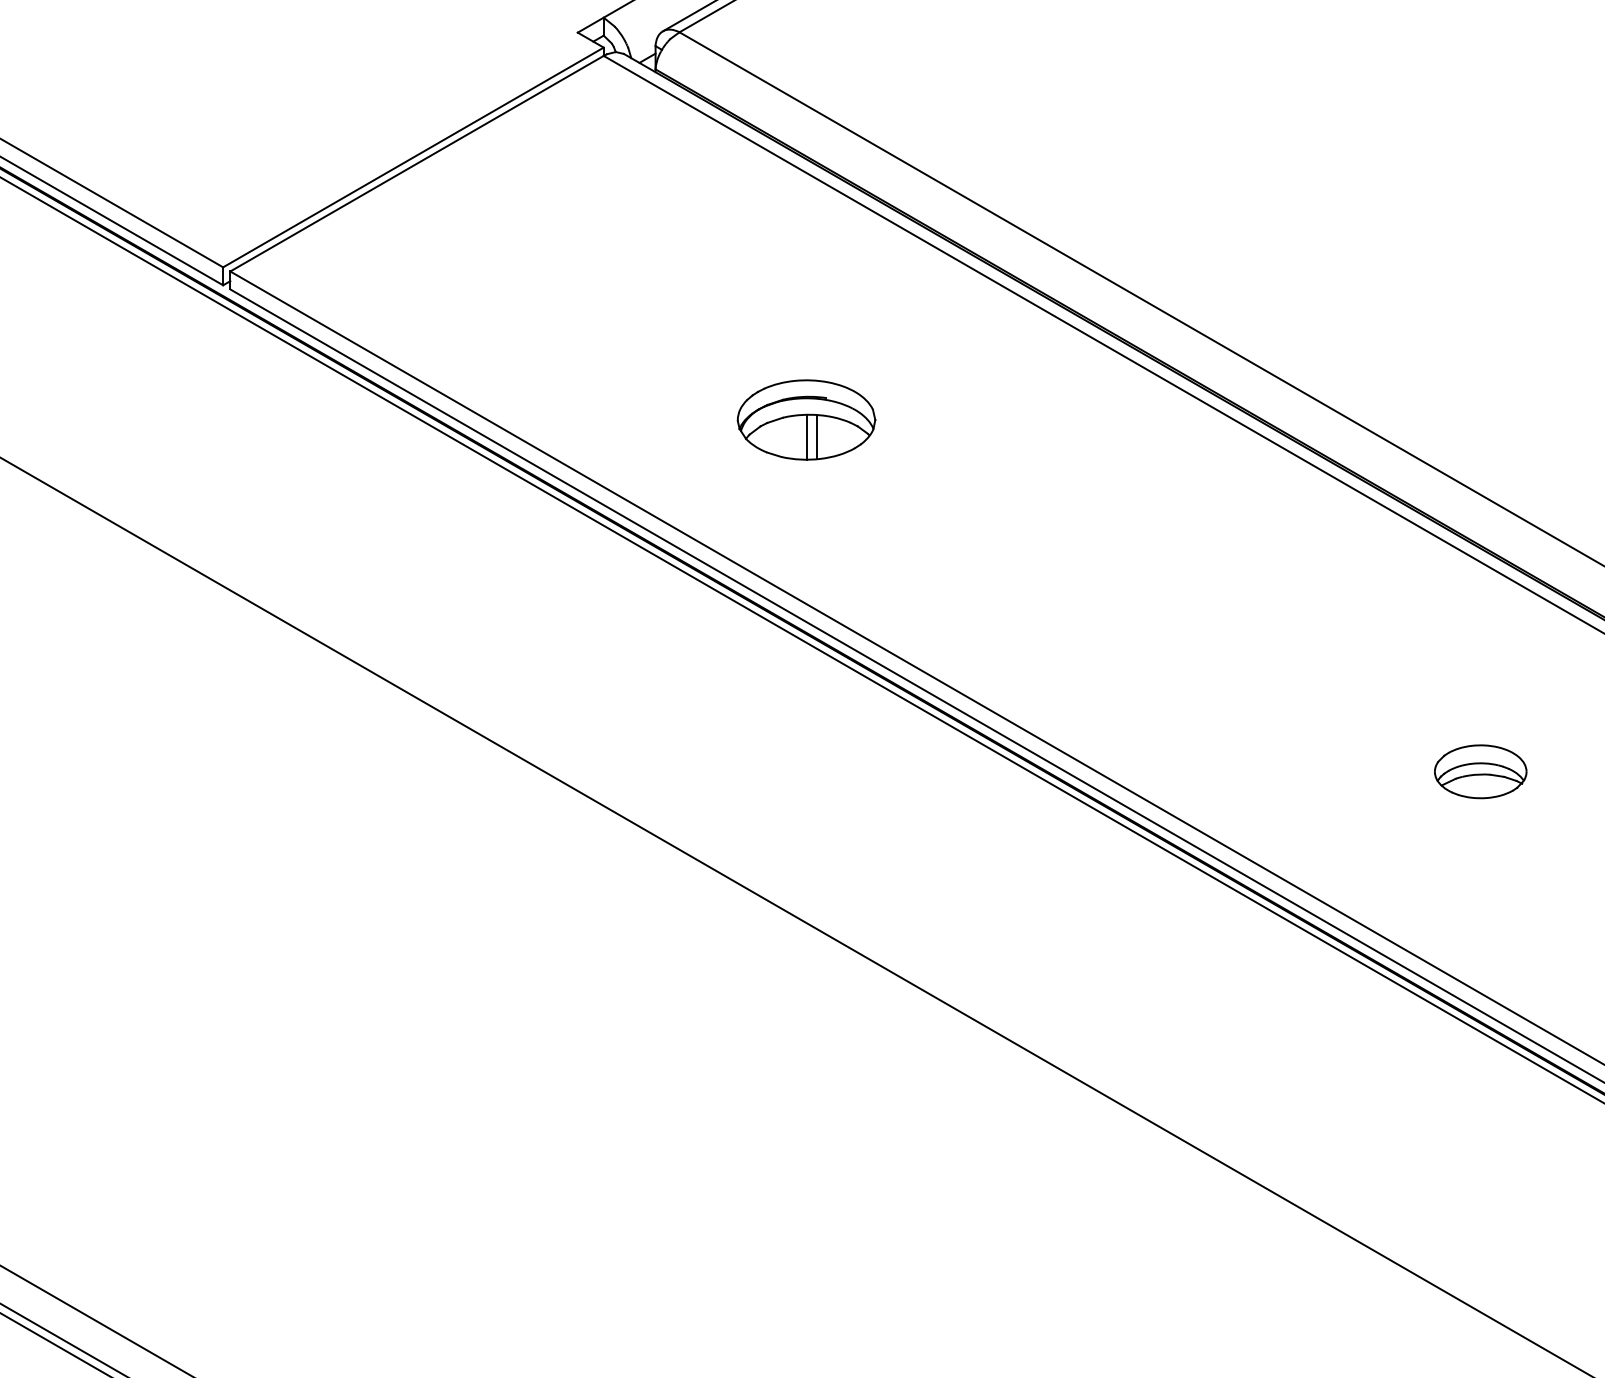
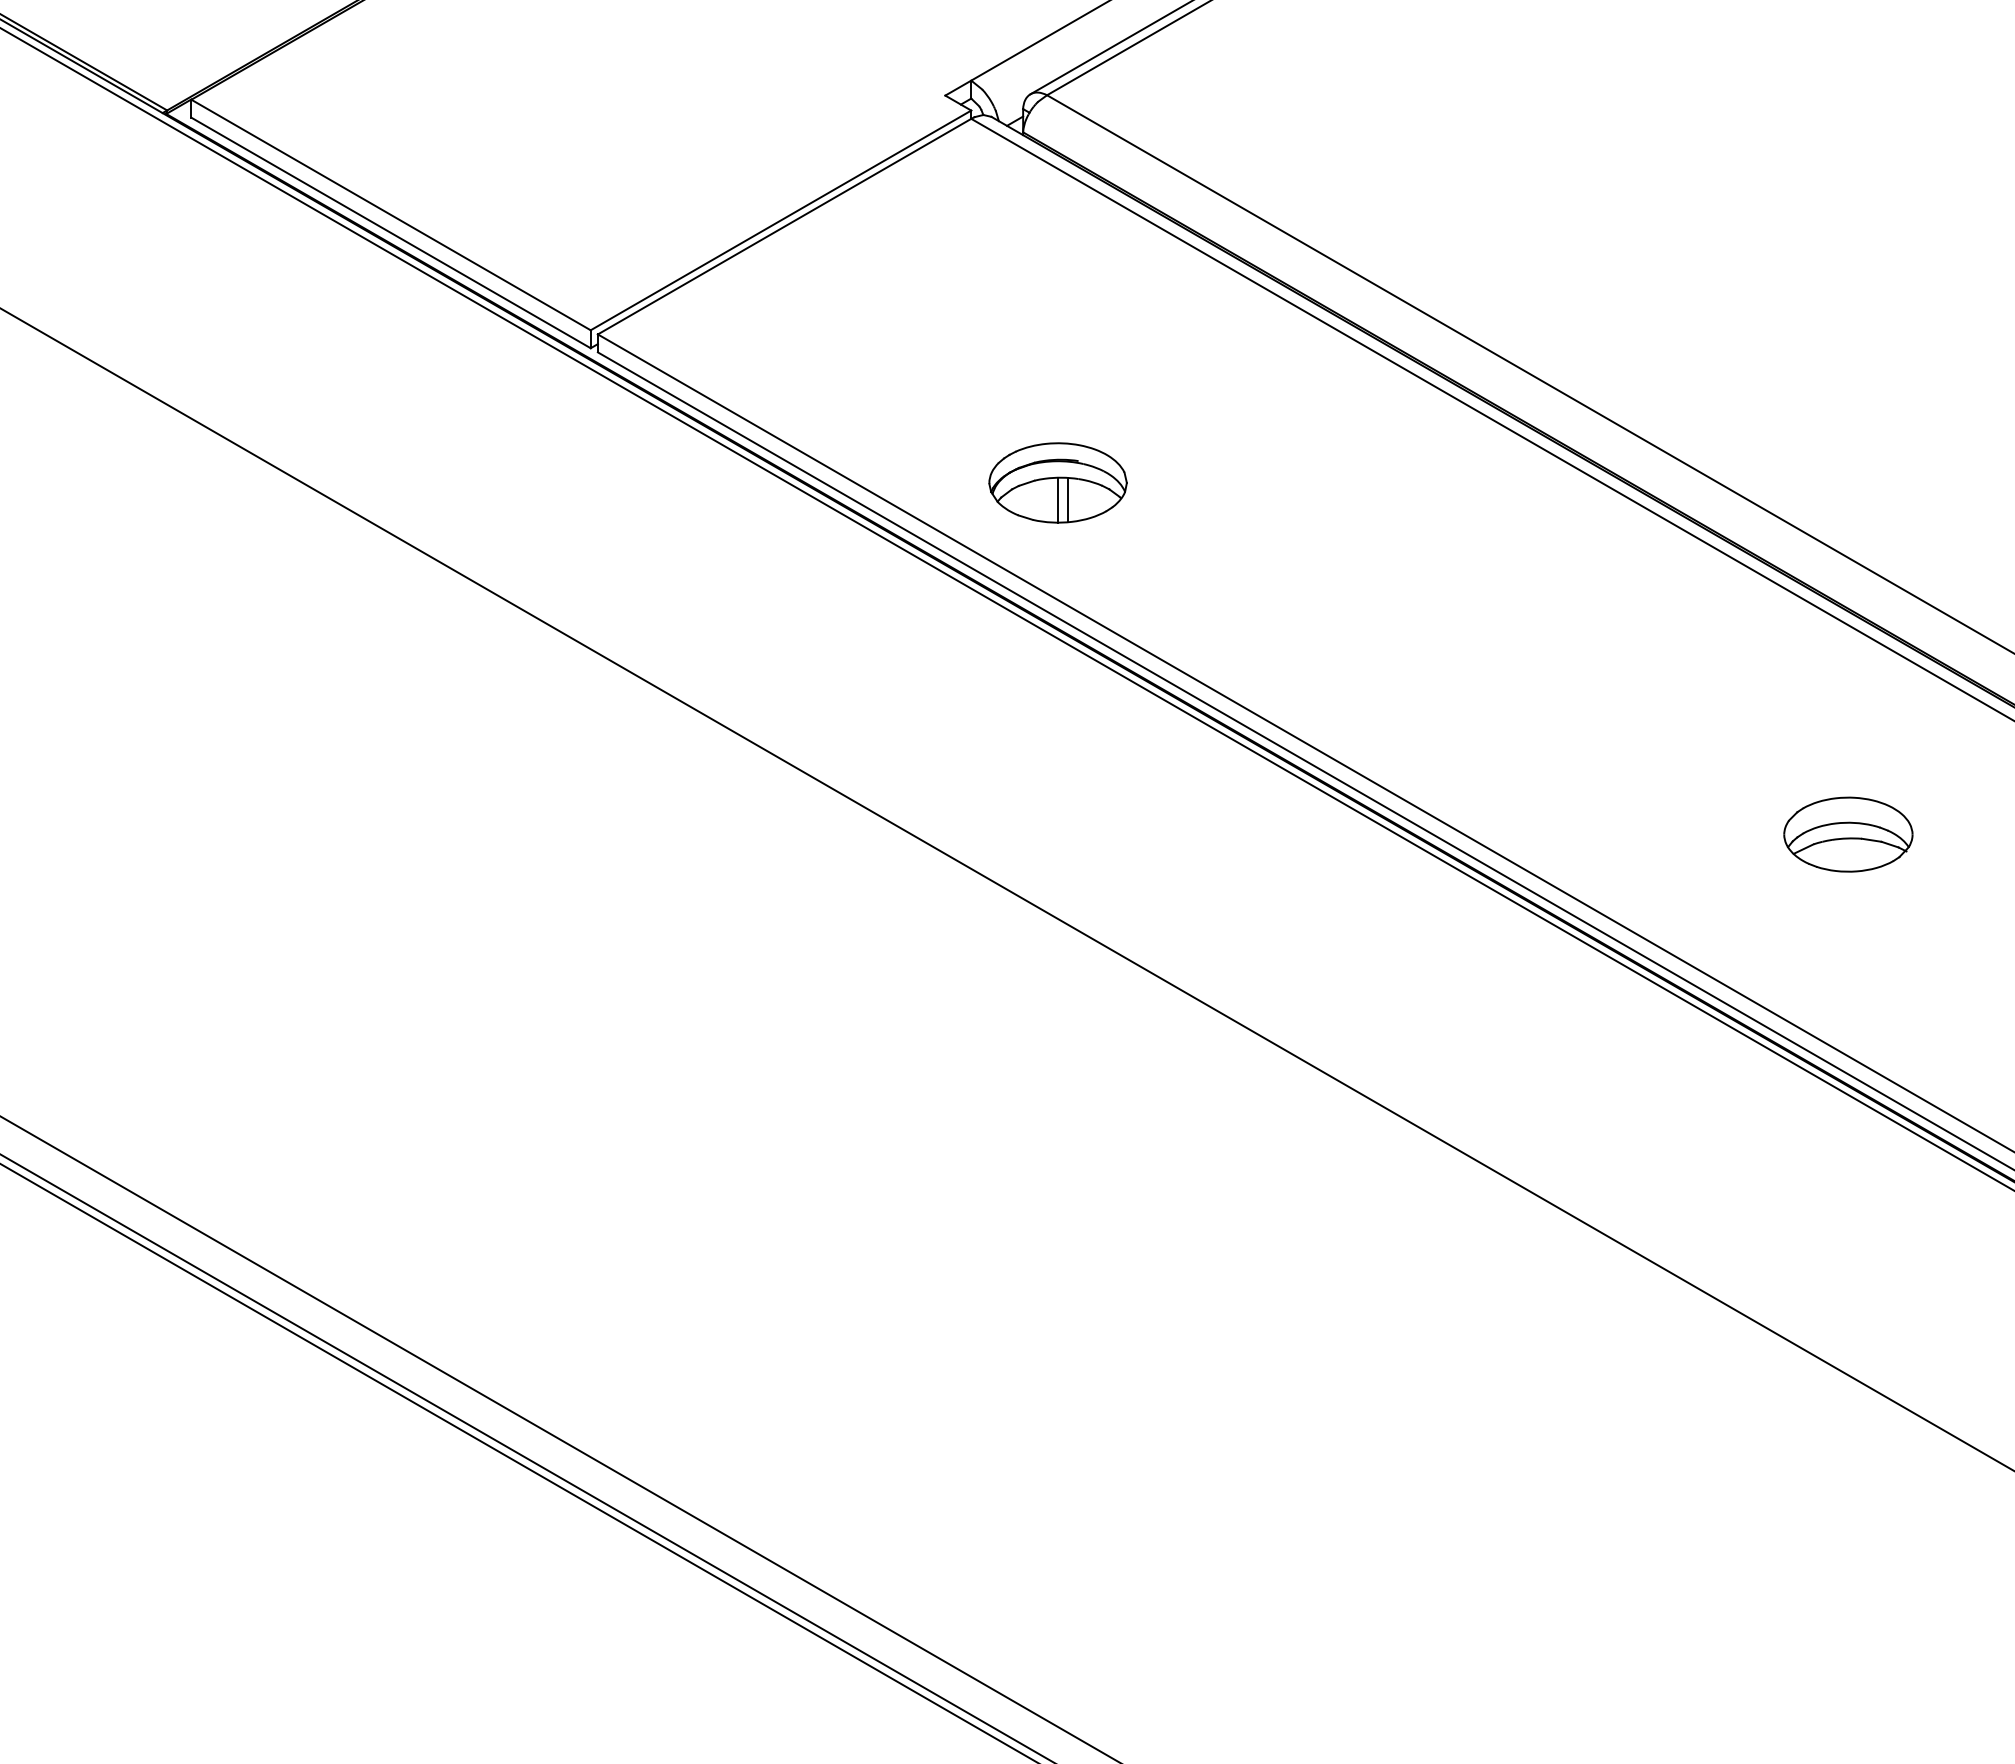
part: (805, 419) -> (1057, 482), moved
part: (1479, 771) -> (1847, 834), size x1.4

